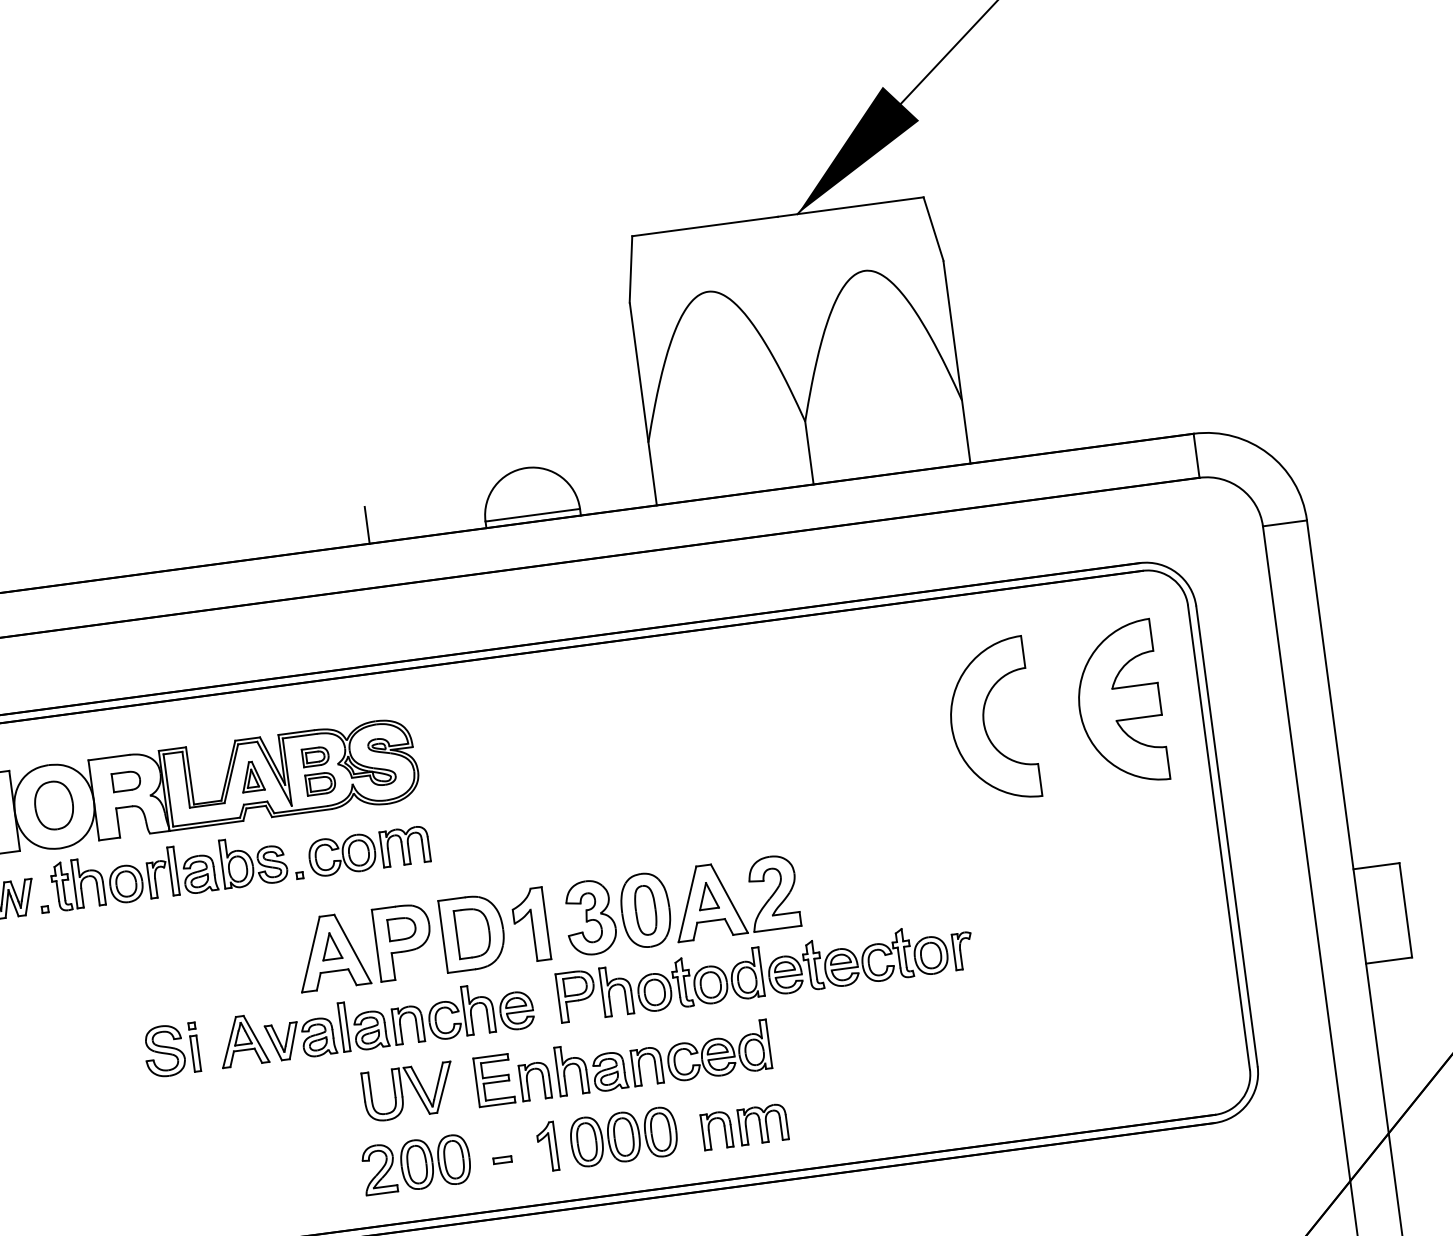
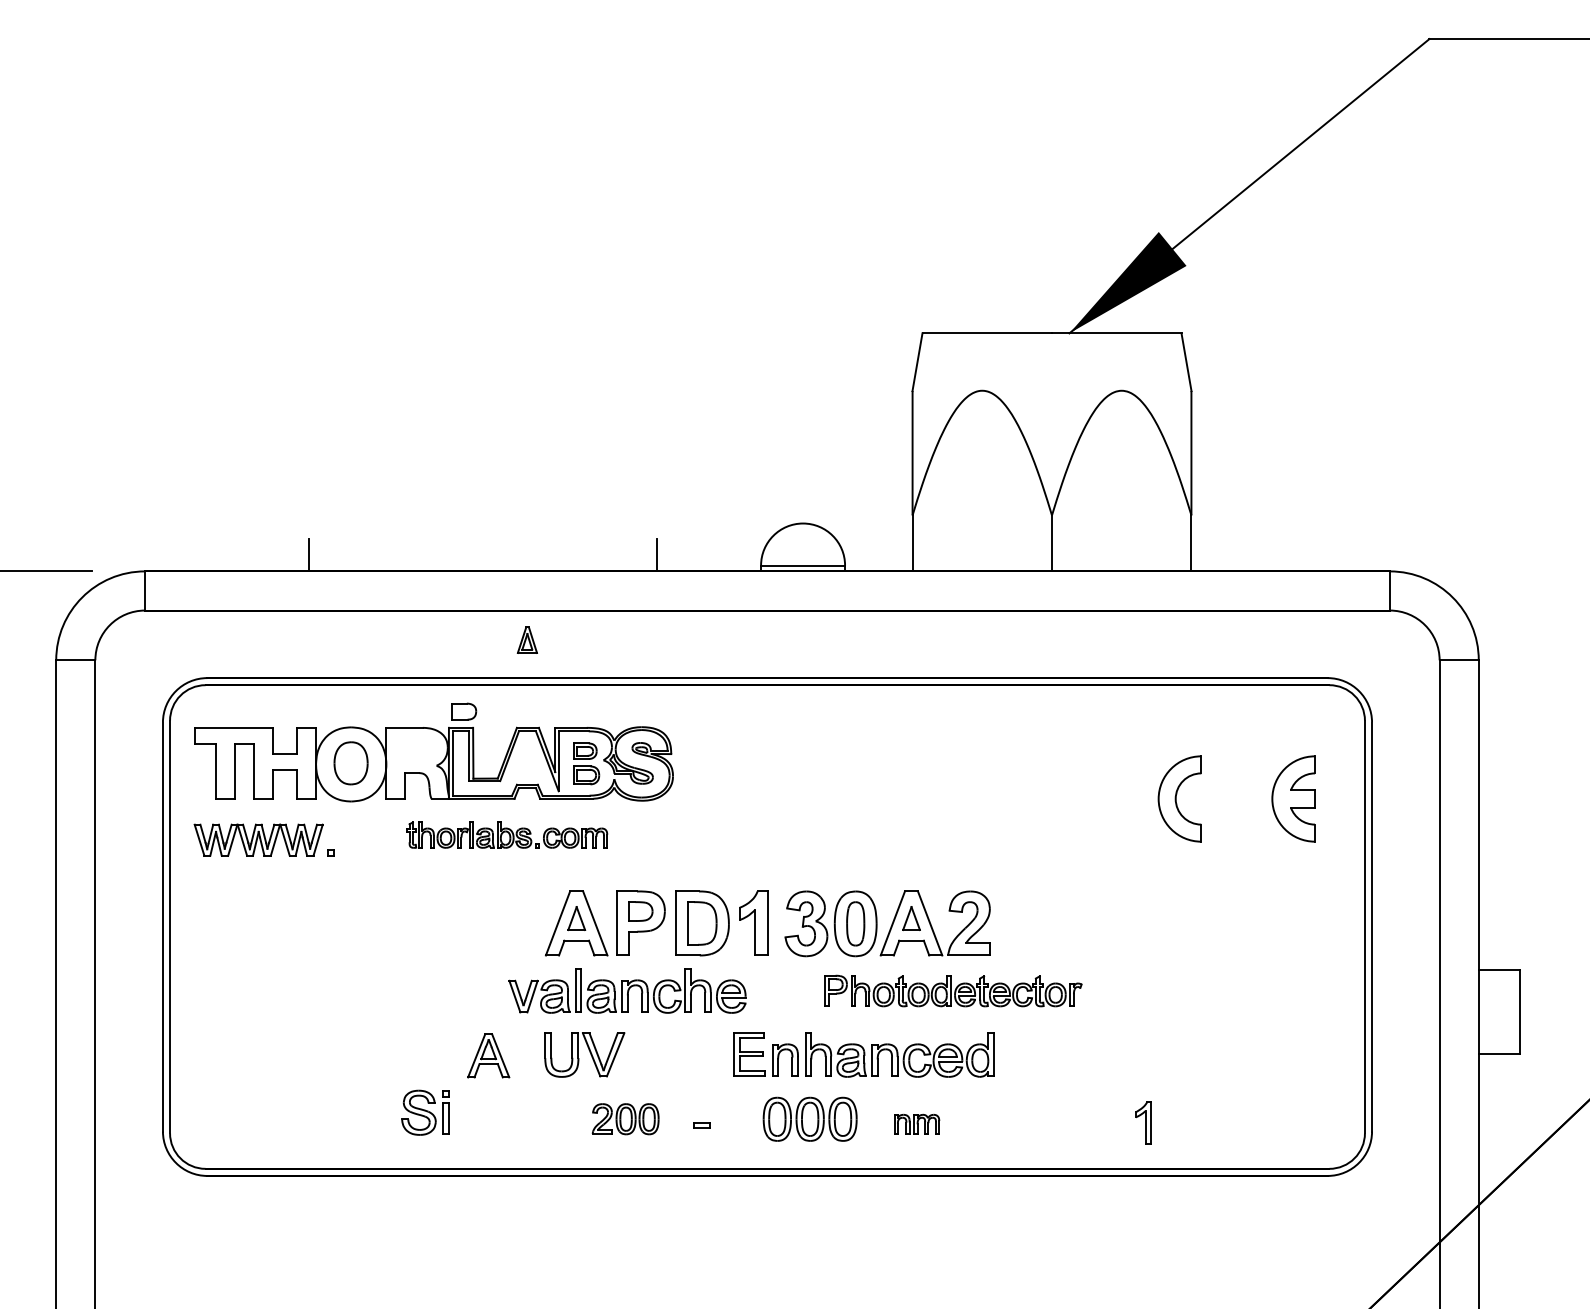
part: (1119, 703) -> (1293, 798), size x0.6
part: (991, 720) -> (1179, 798), size x0.6
part: (250, 776) -> (526, 639), moved
part: (126, 781) -> (464, 711), moved
part: (240, 862) -> (507, 834), size x0.6
part: (764, 970) -> (952, 990), size x0.7
part: (242, 1040) -> (488, 1055), moved
part: (171, 1049) -> (425, 1112), moved
part: (622, 1063) -> (863, 1054), moved
part: (408, 1091) -> (584, 1054), moved
part: (744, 1125) -> (916, 1123), size x0.6
part: (547, 1146) -> (1143, 1122), moved
part: (416, 1163) -> (625, 1118), size x0.7

